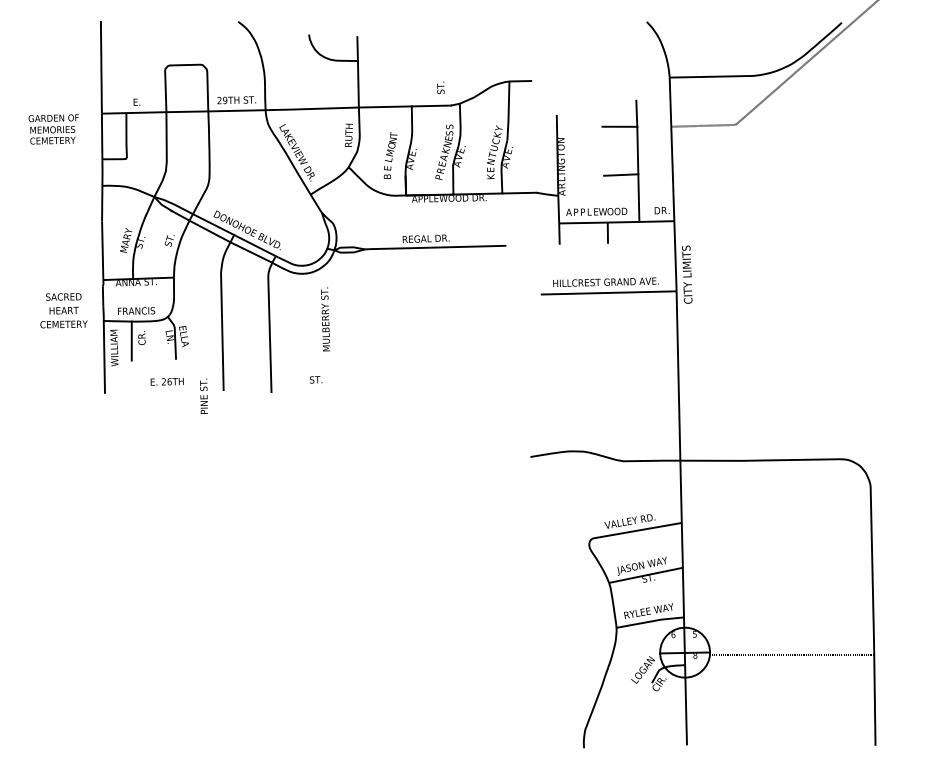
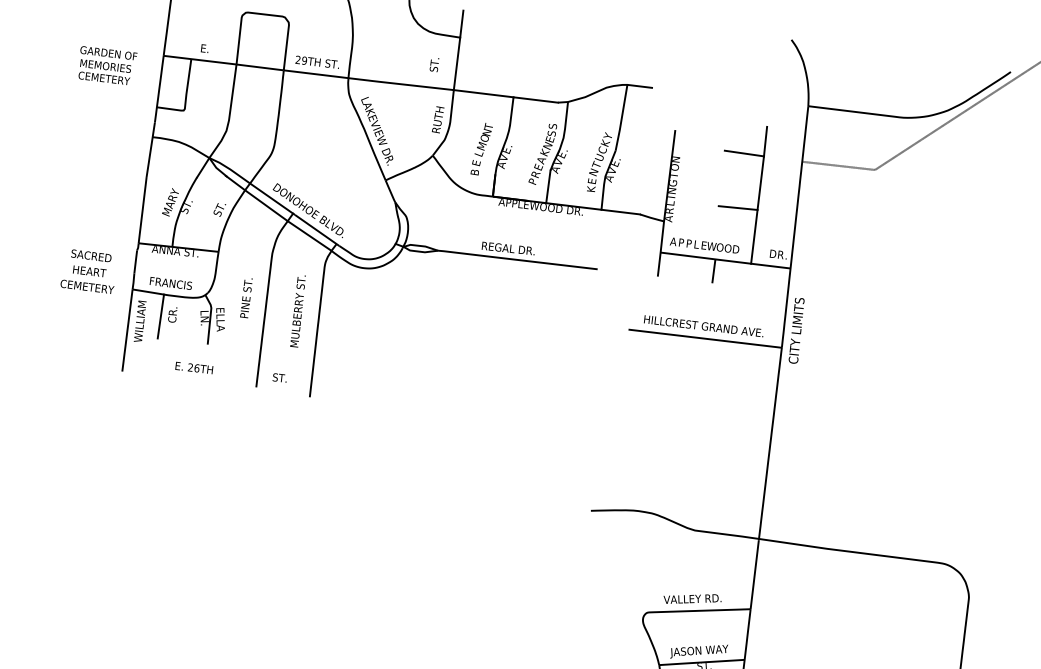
text: (440, 87) -> (434, 64), moved
text: (325, 319) -> (297, 311), moved
text: (316, 379) -> (280, 377), moved
text: (203, 395) -> (246, 296), moved

